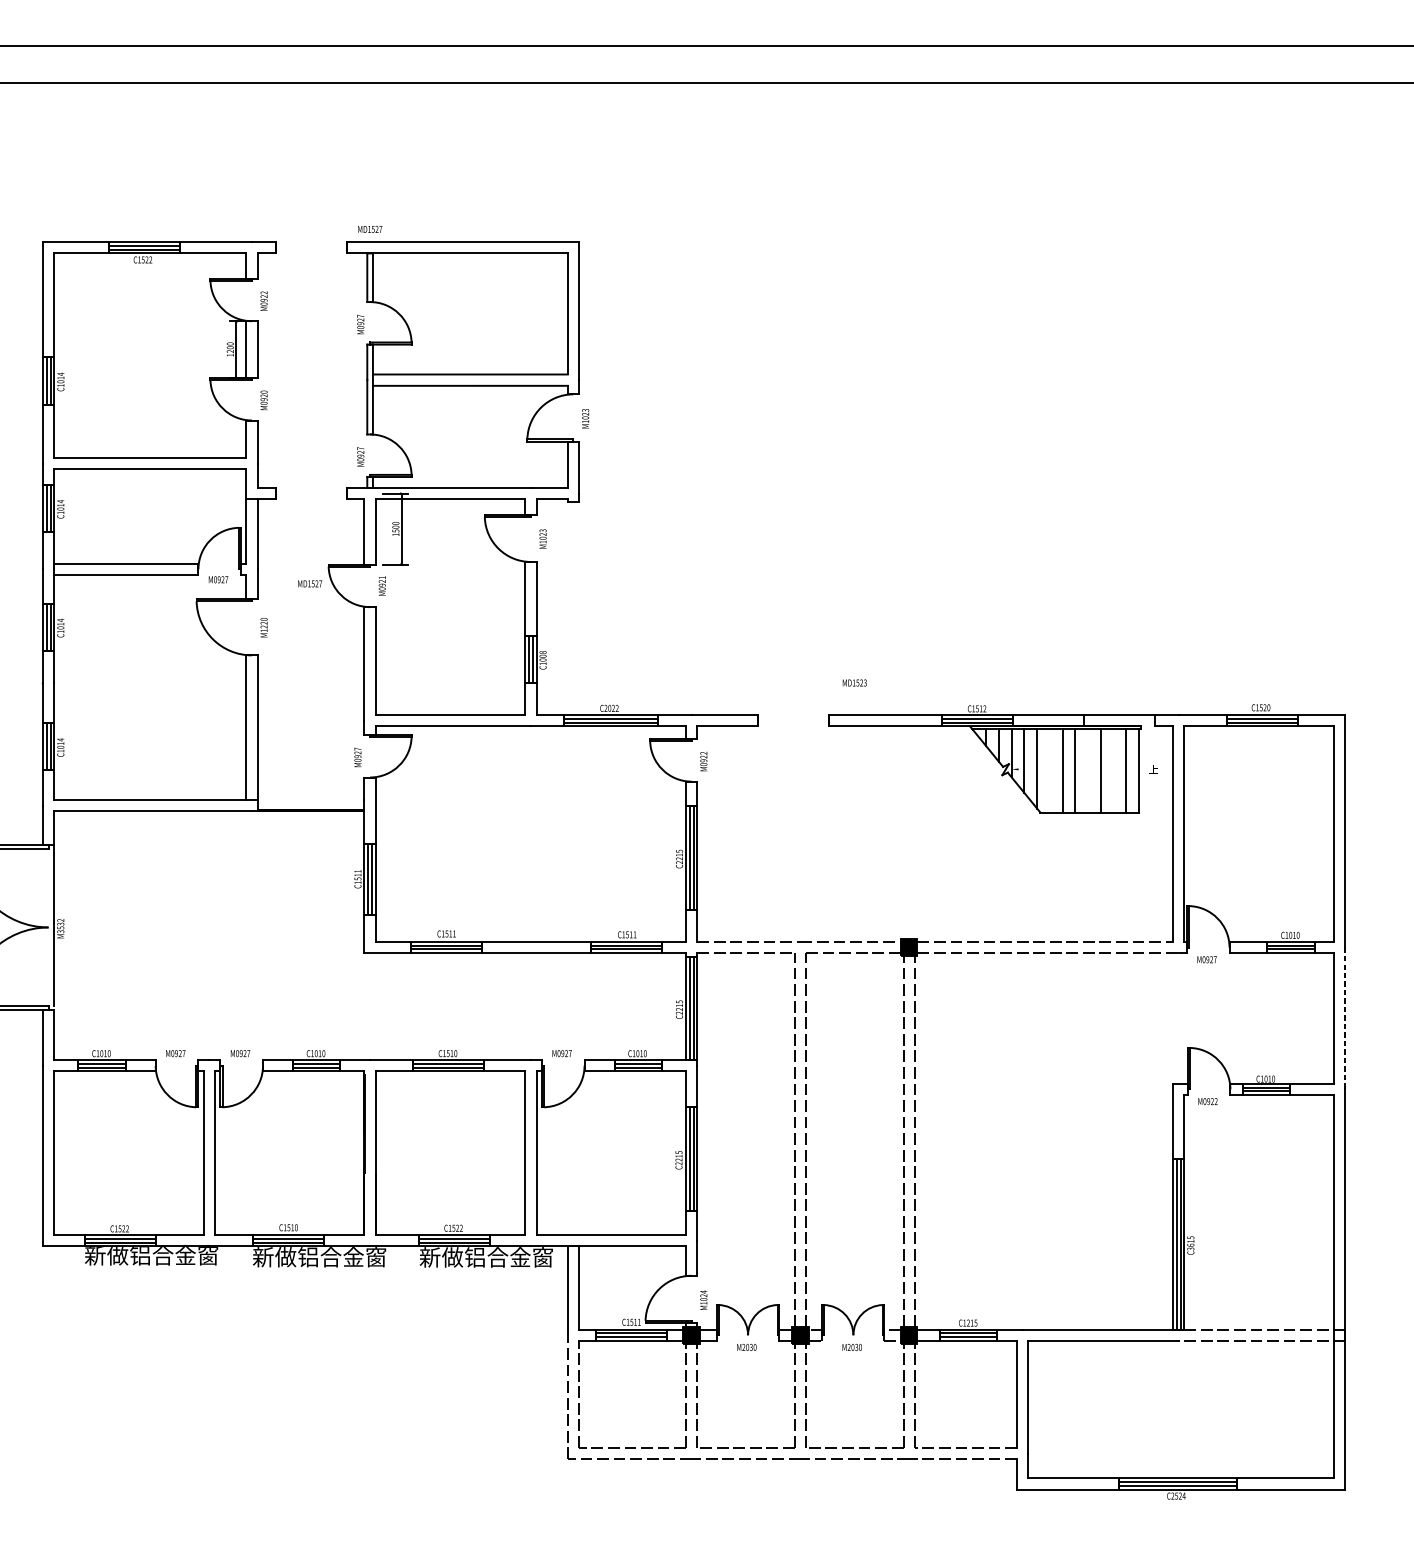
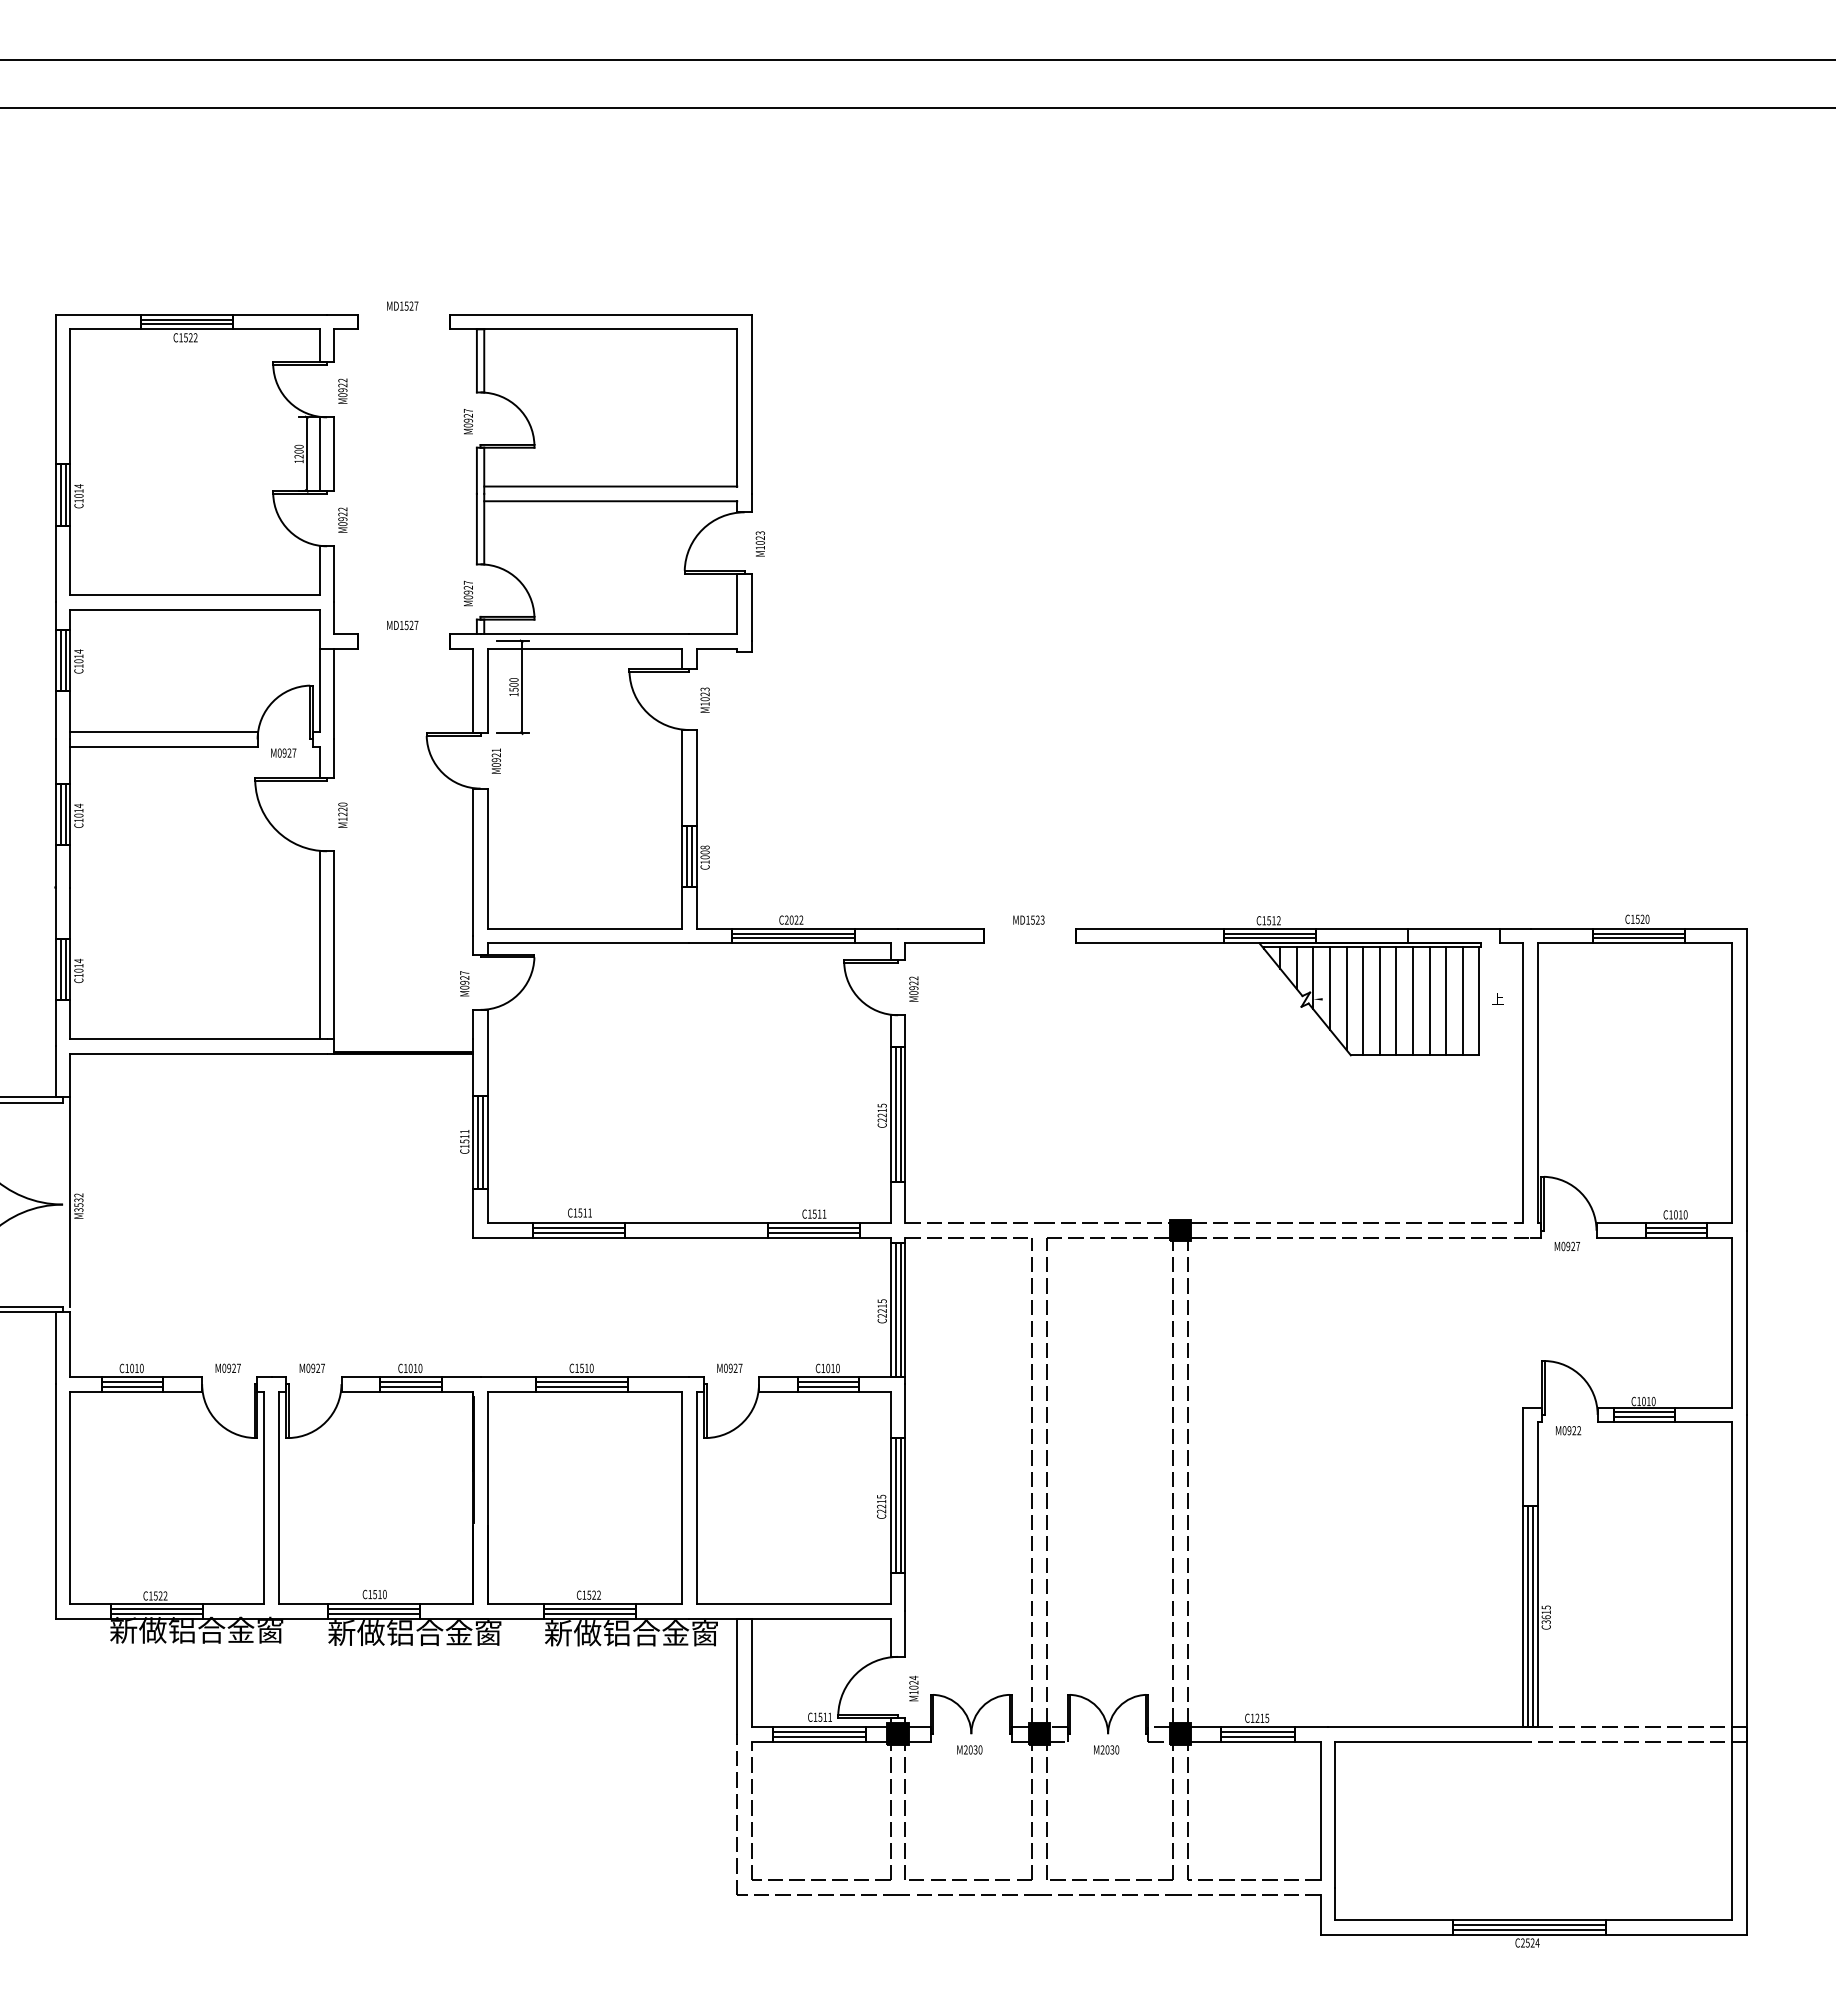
text: (370, 228) -> (402, 305), moved
text: (263, 392) -> (342, 509), M0920 -> M0922
text: (310, 583) -> (402, 625), moved
text: (854, 682) -> (1028, 919), moved
line: (1050, 771) -> (1363, 1001), added
line: (1087, 771) -> (1412, 1001), added
line: (1113, 771) -> (1446, 1001), added
line: (1345, 1019) -> (1746, 1323), dashed -> solid

